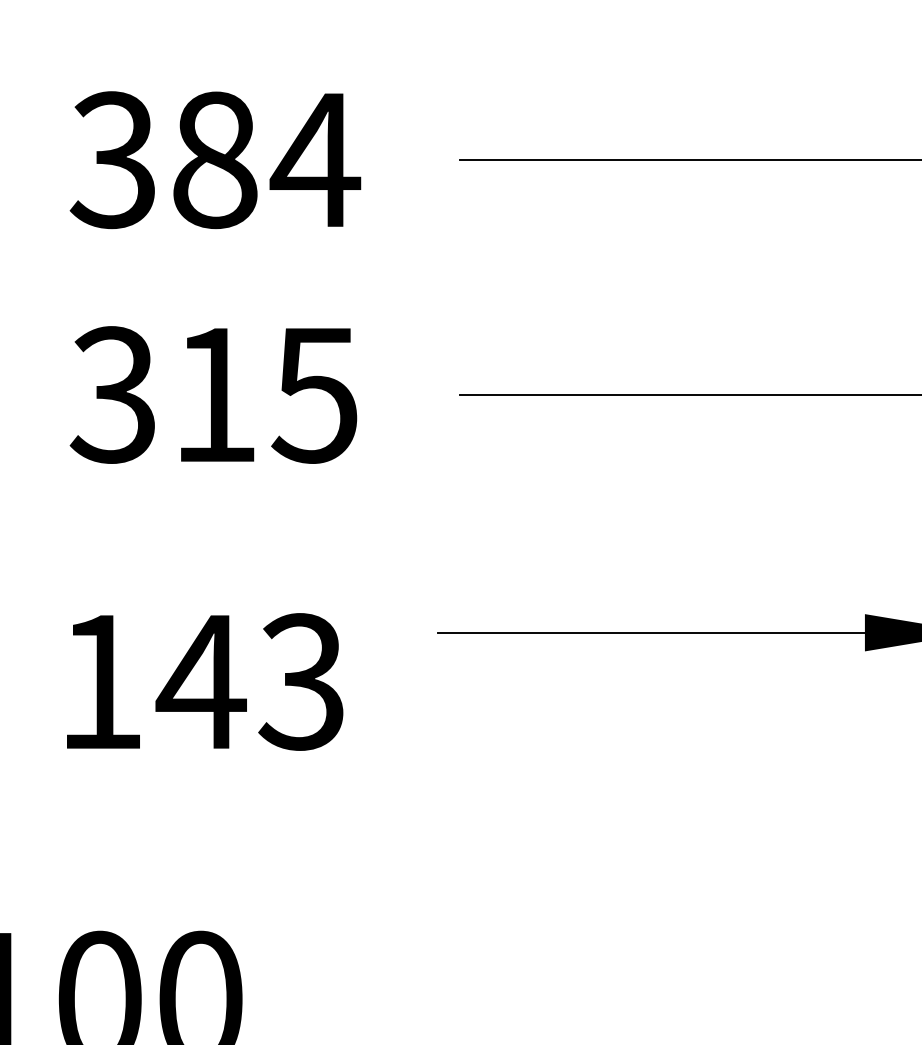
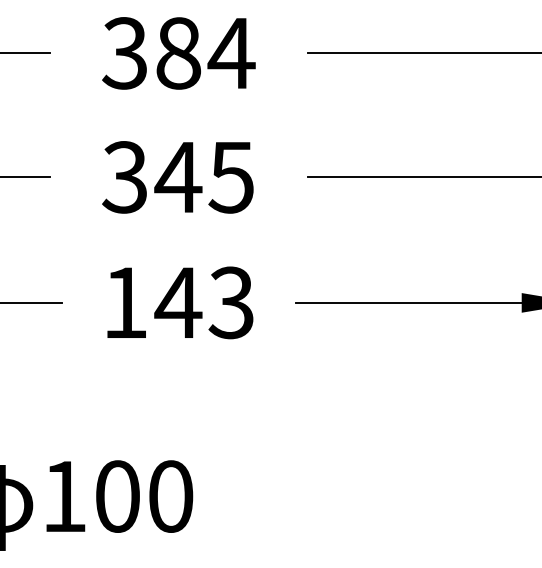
text: (214, 395) -> (178, 177), 315 -> 345
text: (205, 681) -> (180, 302), moved

